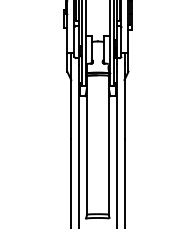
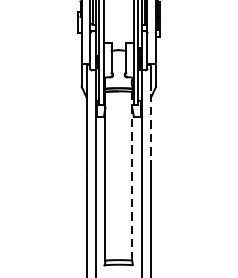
line: (124, 106) -> (151, 129), solid -> dashed
line: (108, 144) -> (131, 175), solid -> dashed

